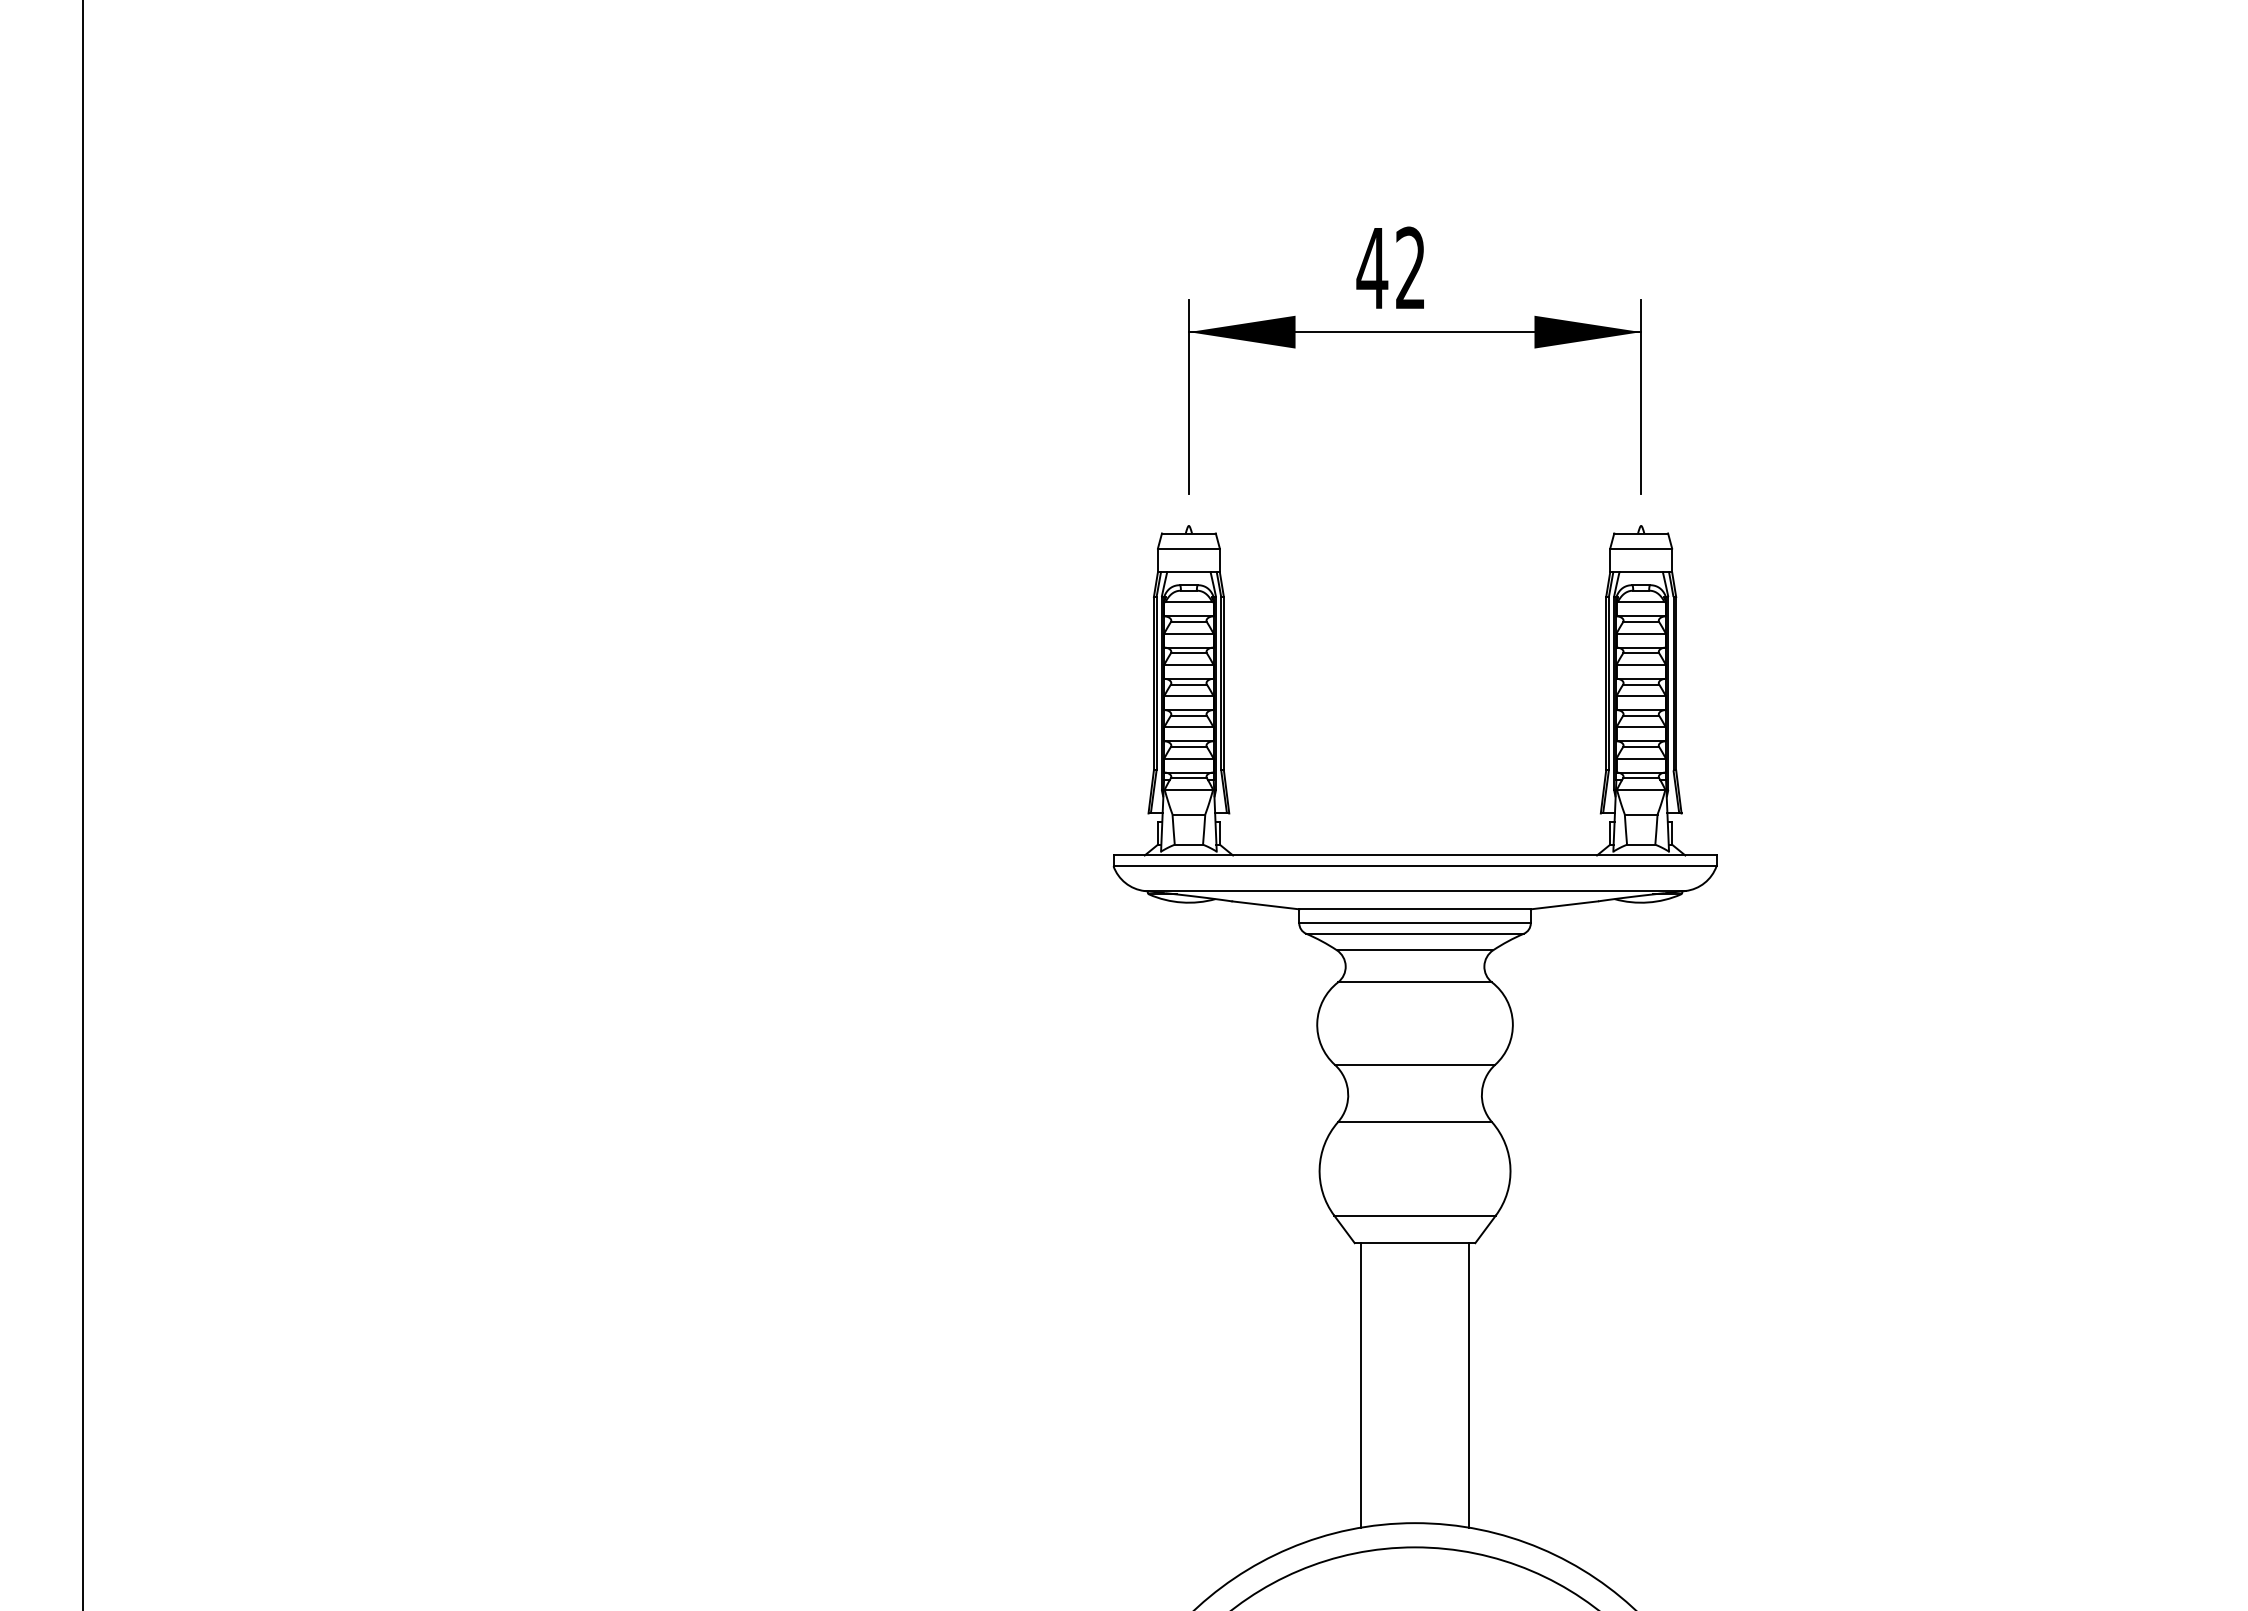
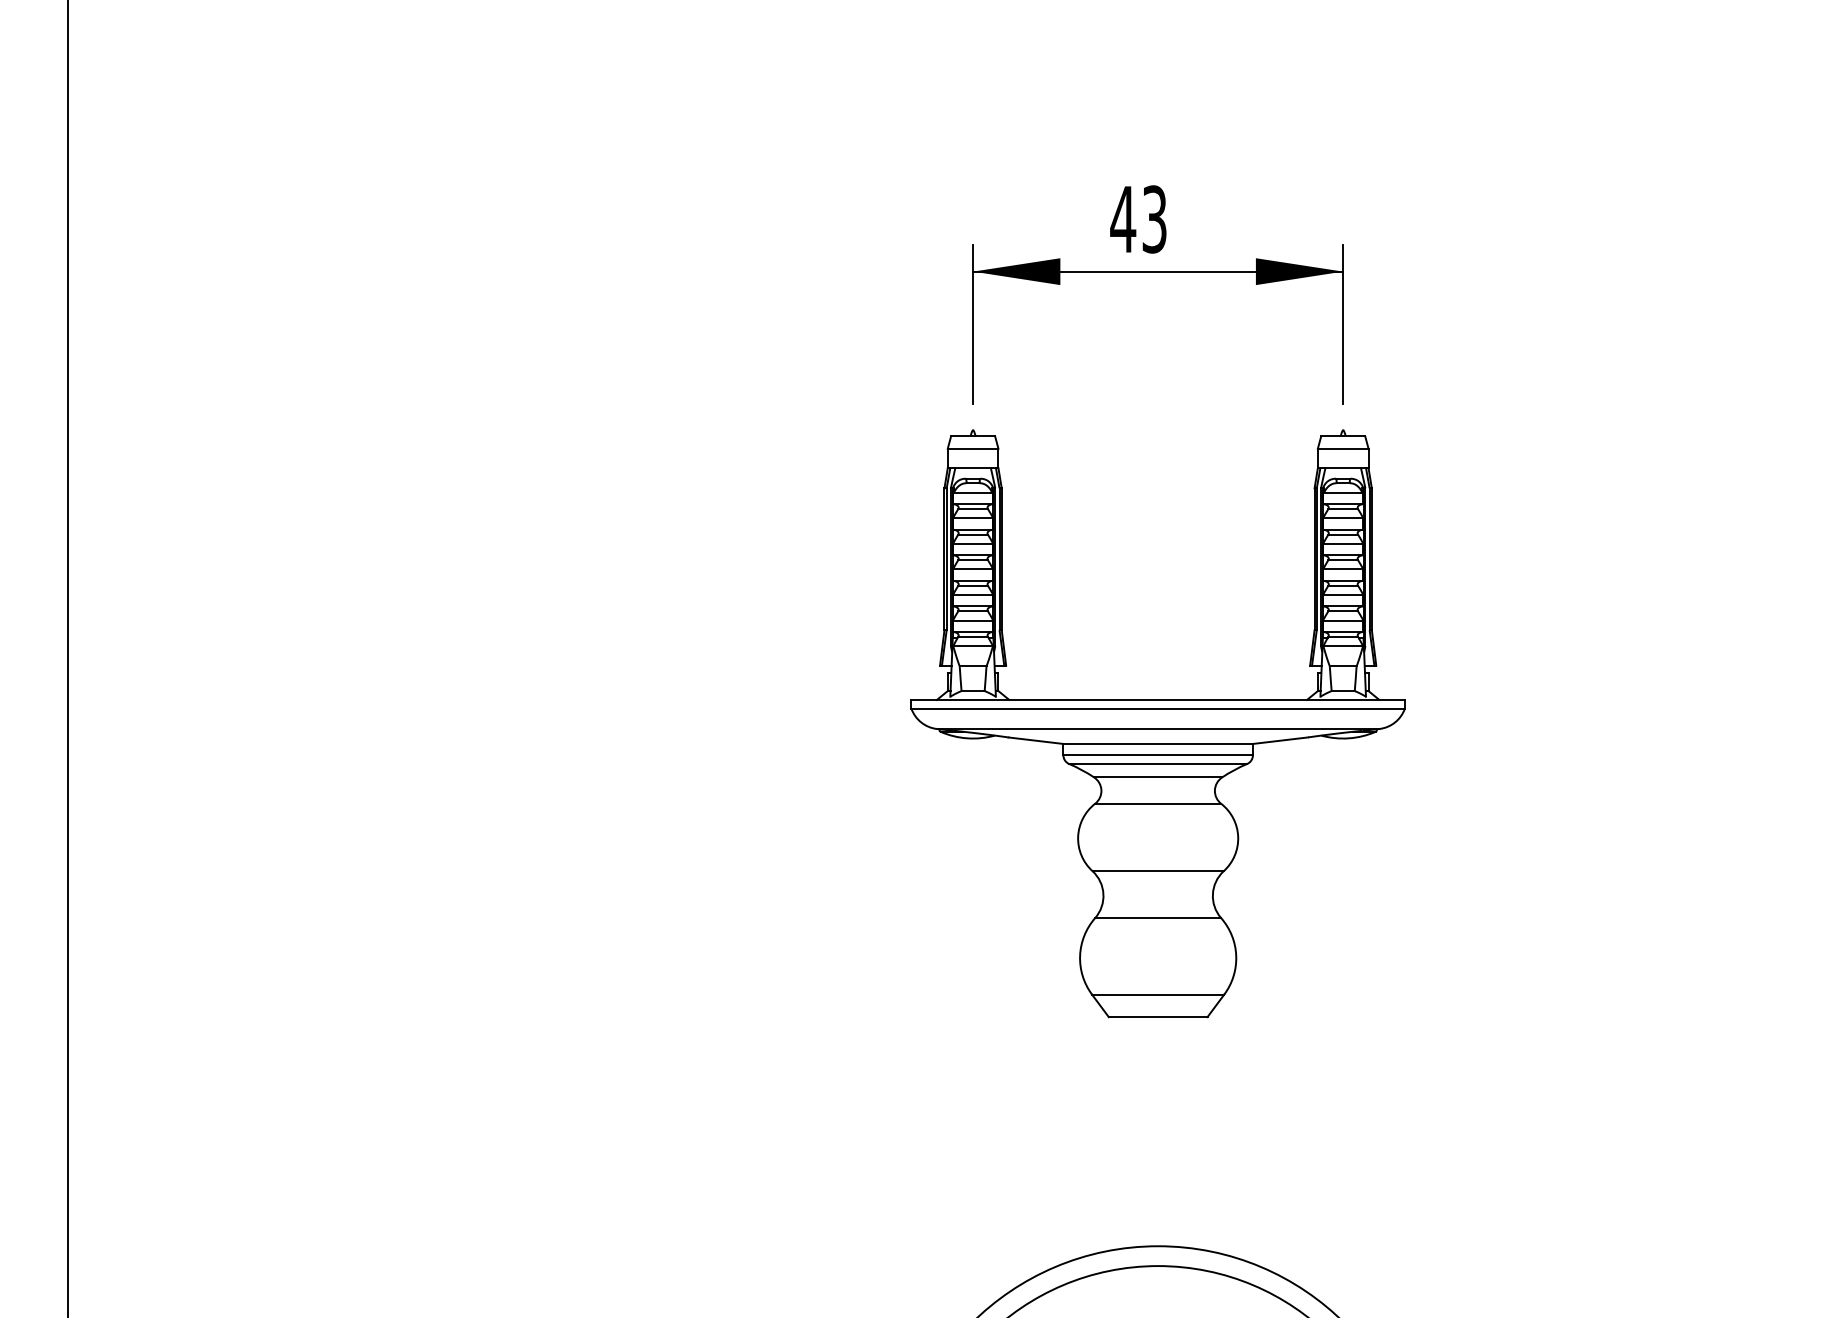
text: (1410, 268) -> (1154, 219), 42 -> 43
line: (1361, 1385) -> (1114, 1133), removed
line: (1468, 1385) -> (1201, 1133), removed

